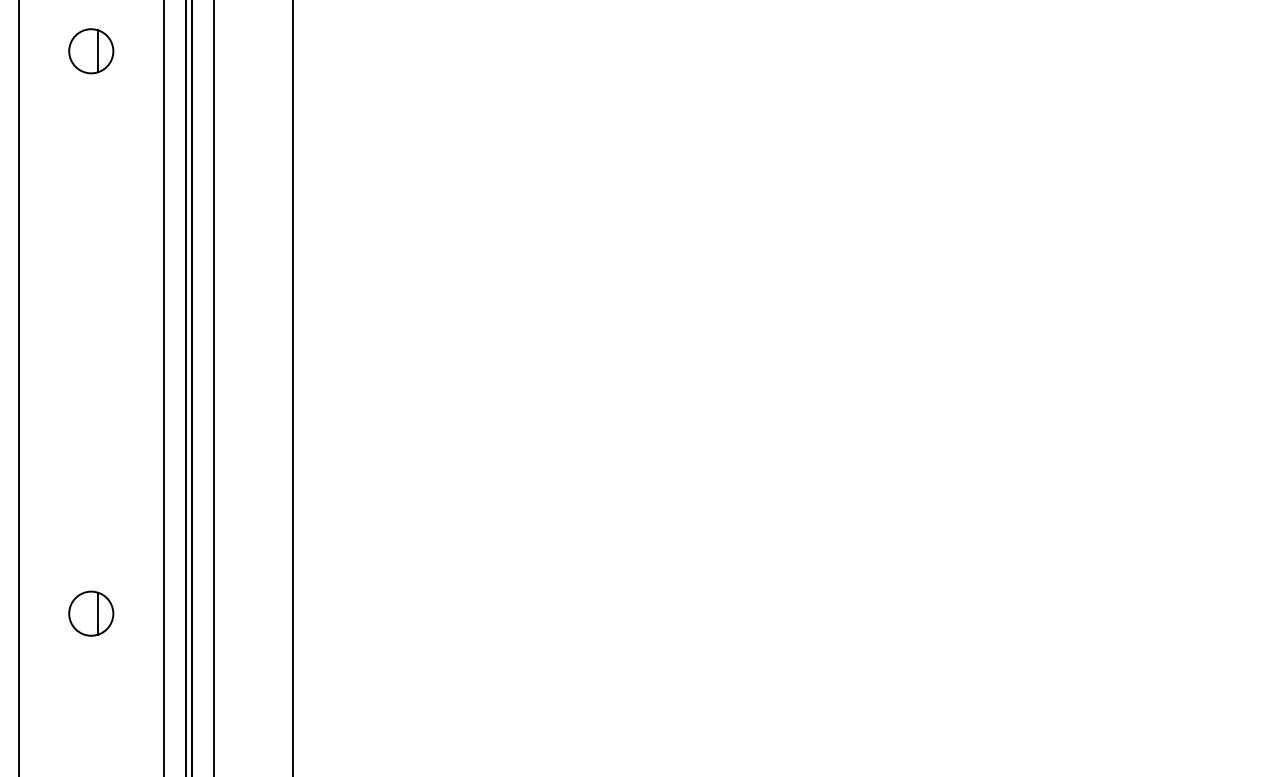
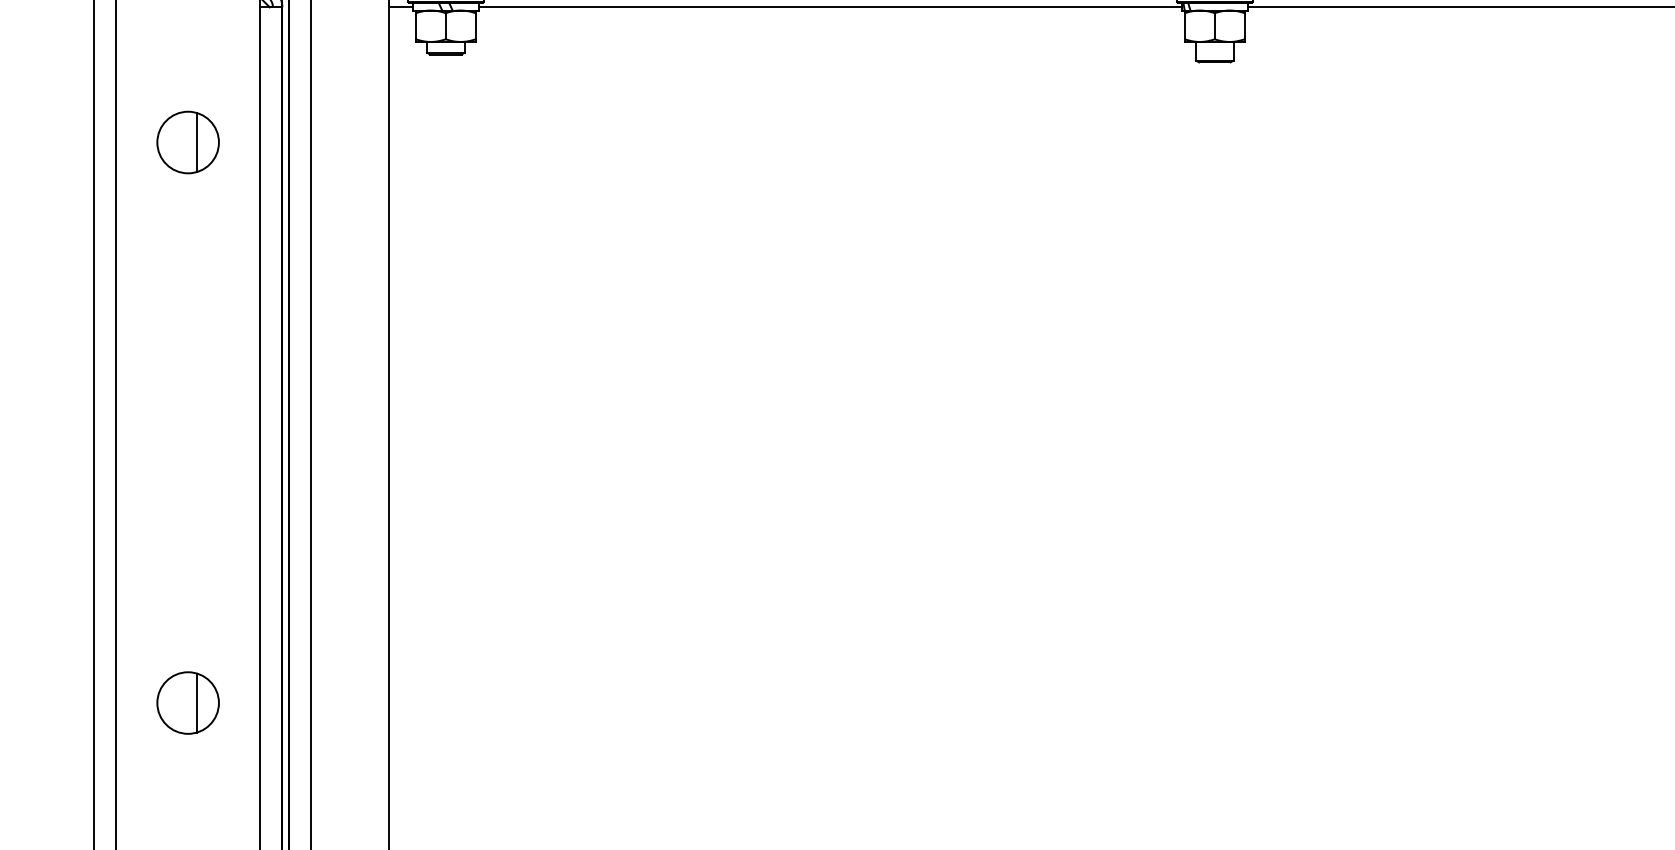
part: (90, 51) -> (187, 142), size x1.4
part: (90, 613) -> (187, 702), size x1.4

